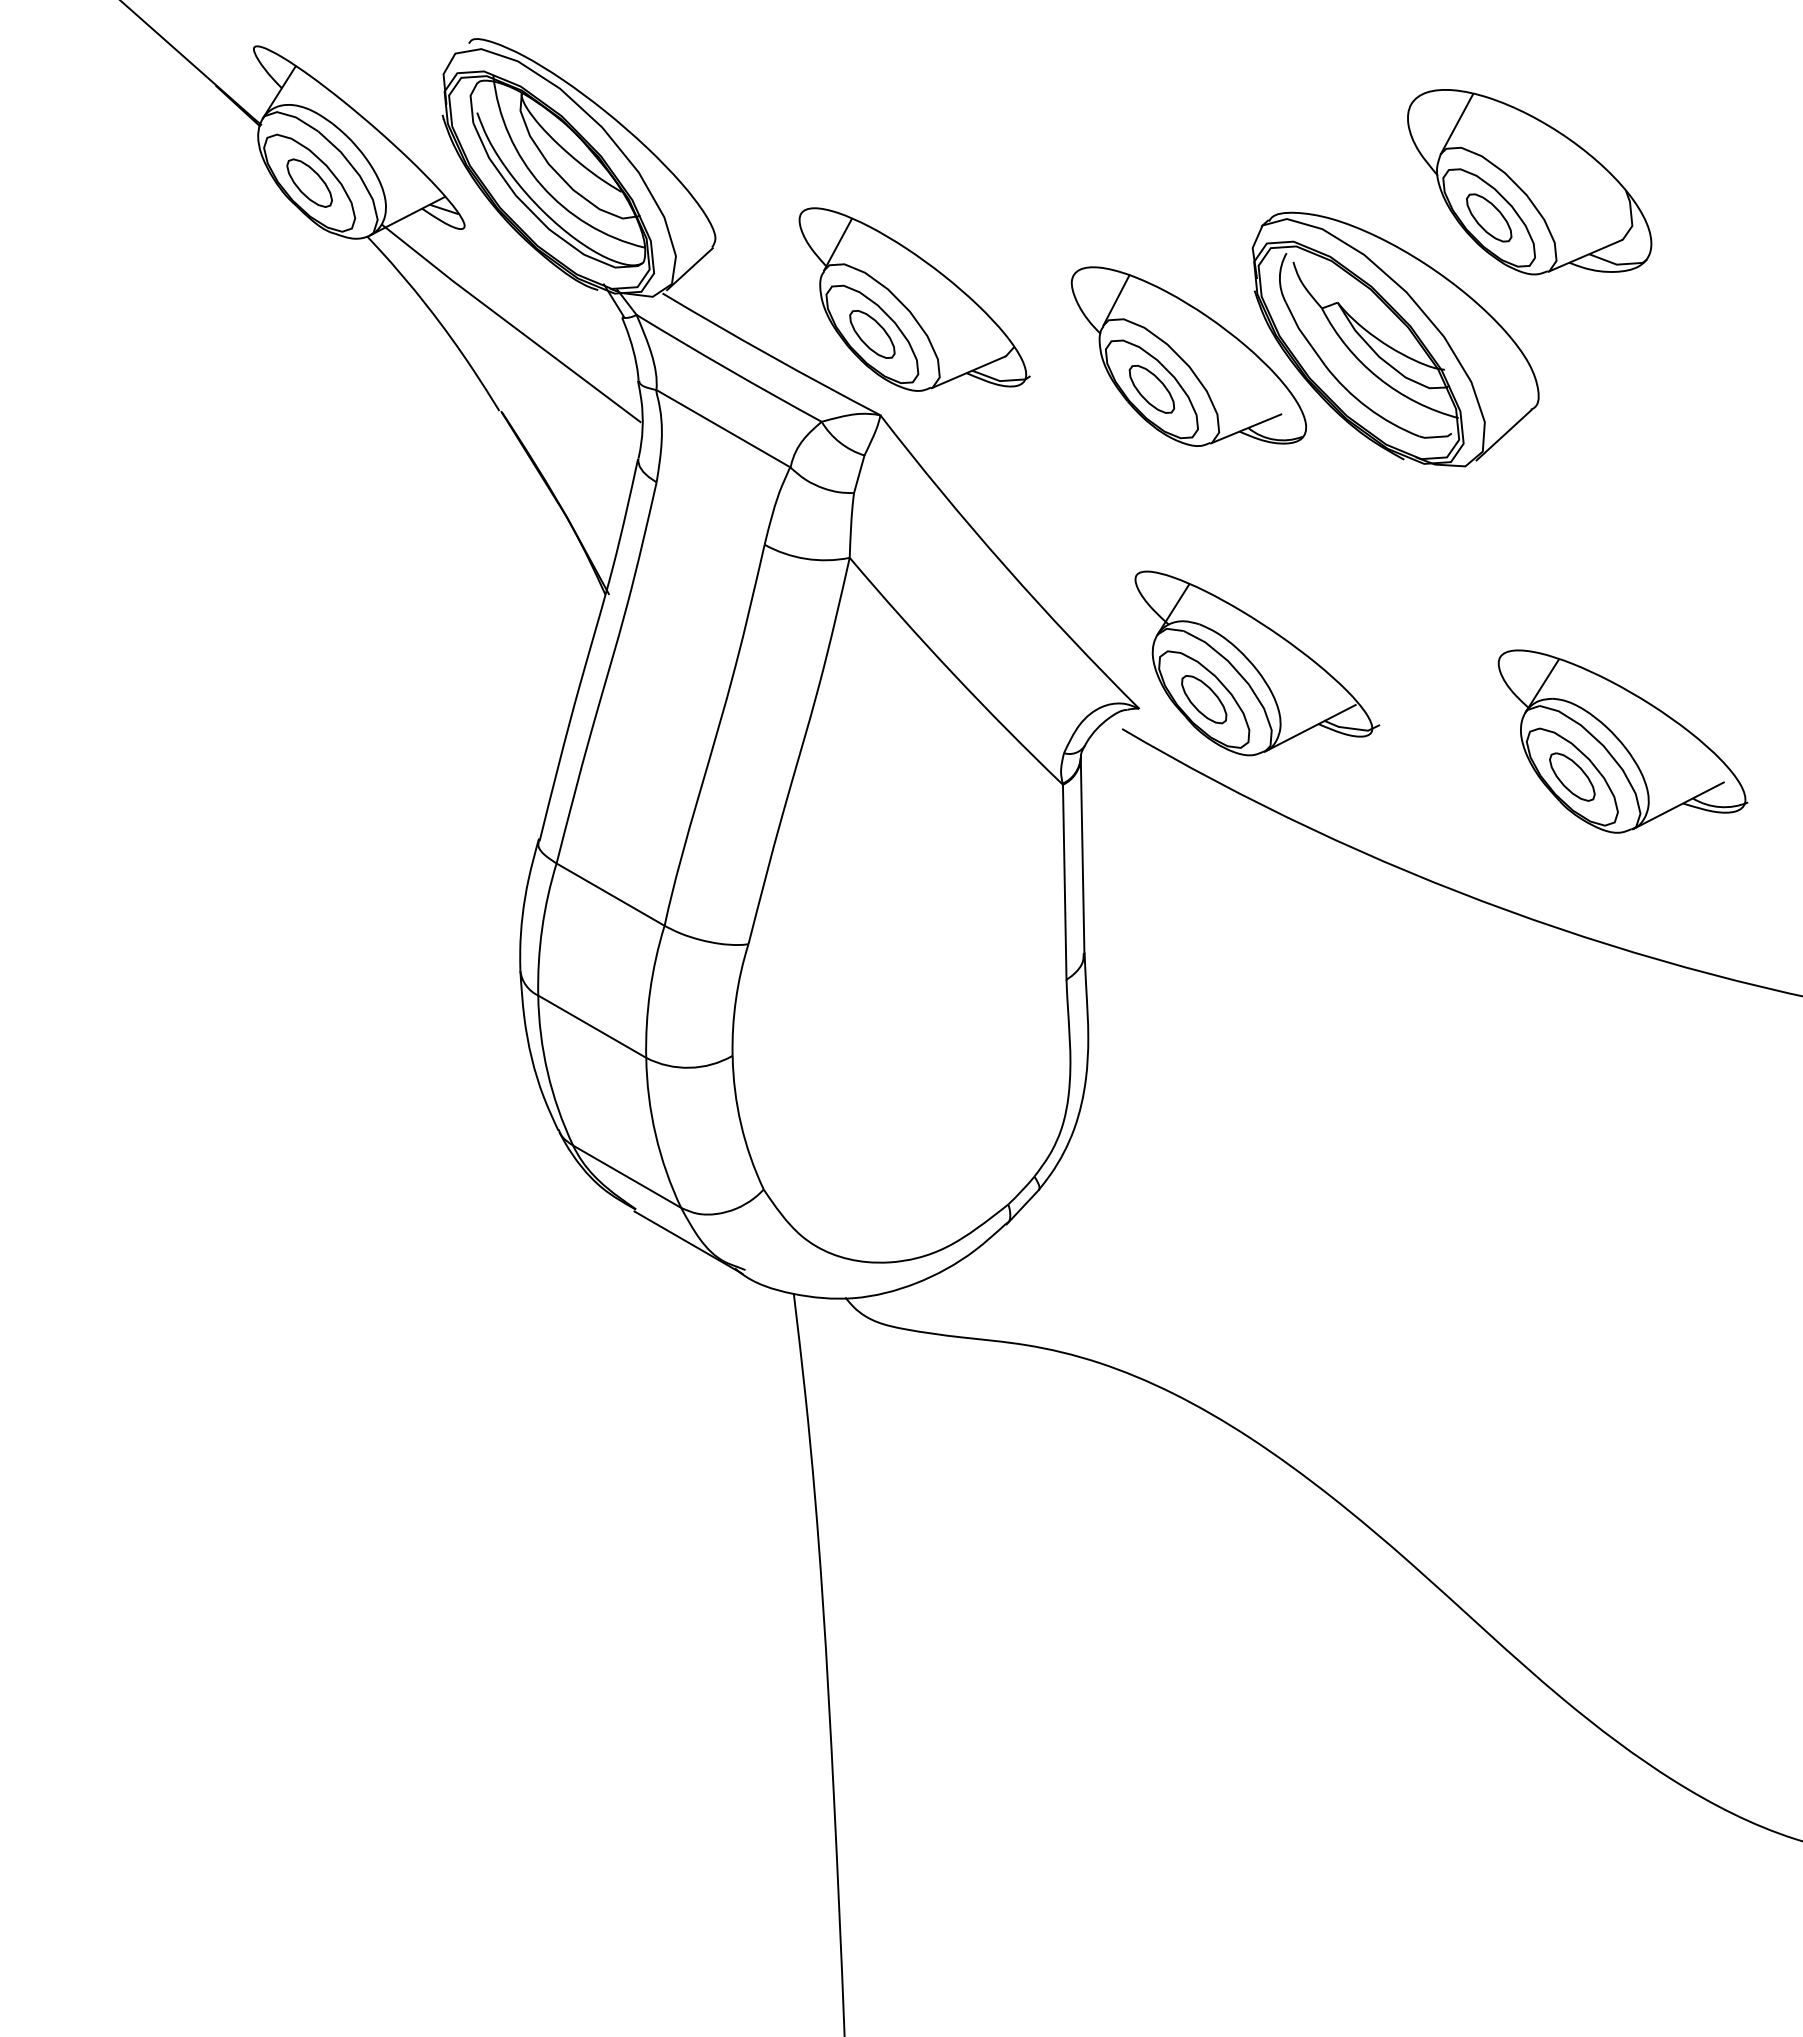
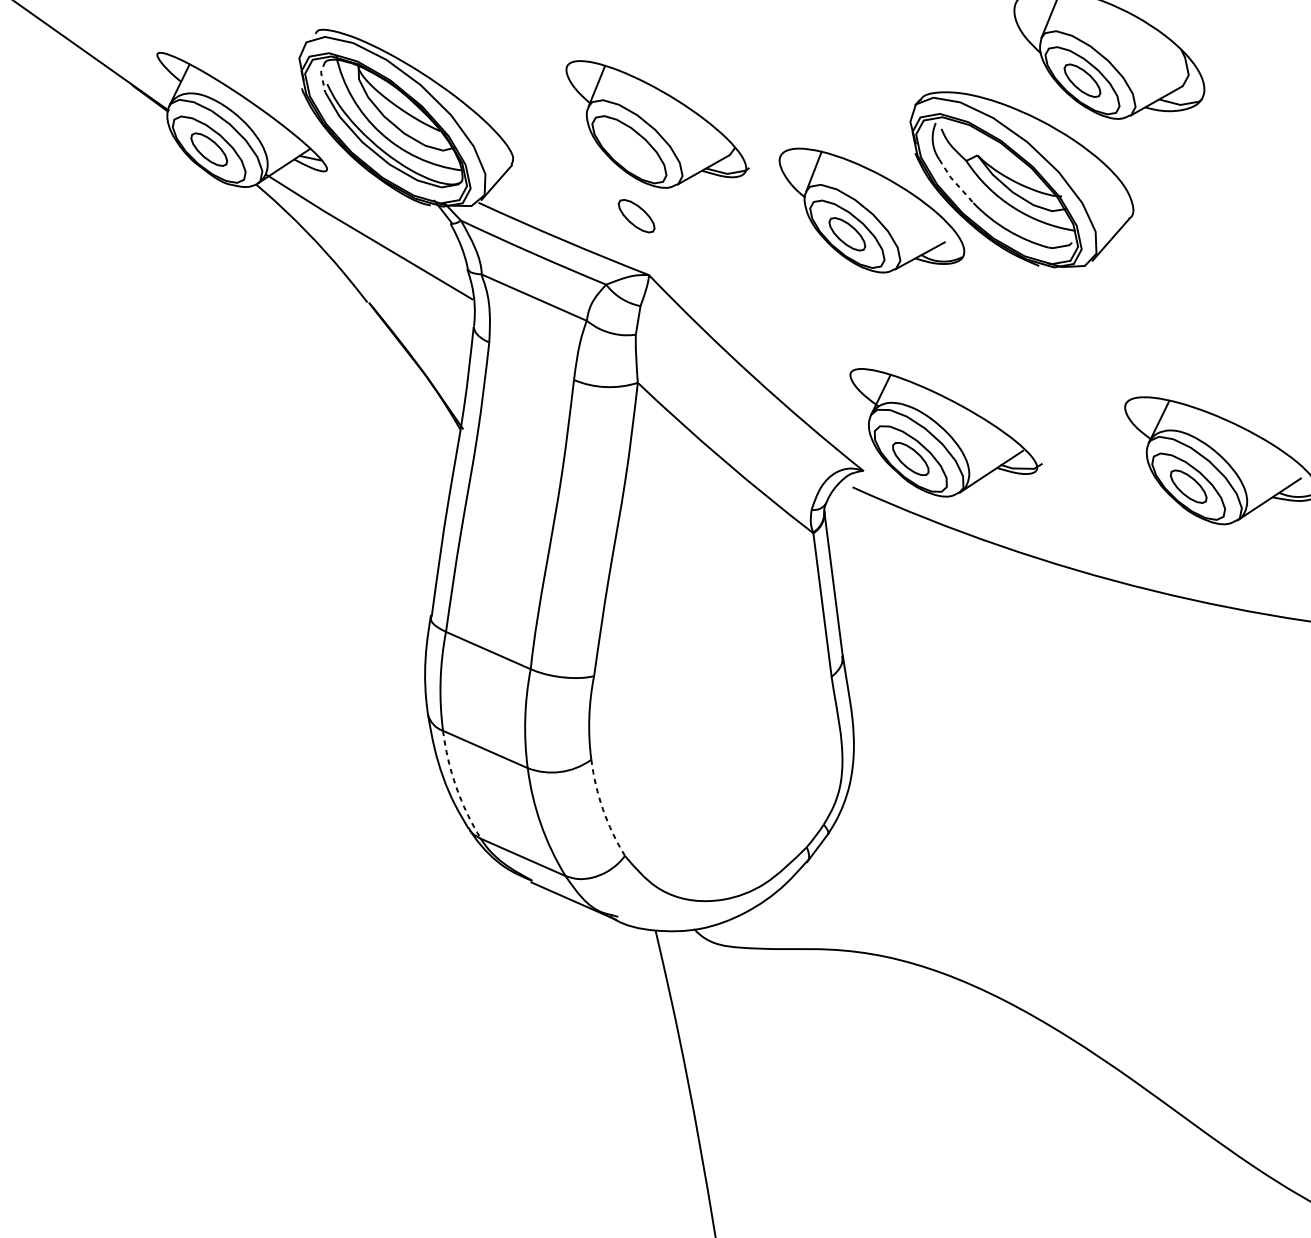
line: (471, 101) -> (322, 76), solid -> dashed
part: (914, 299) -> (657, 120), moved
line: (1303, 334) -> (954, 181), solid -> dashed
arc: (547, 1072) -> (456, 786), solid -> dashed
arc: (741, 1124) -> (603, 809), solid -> dashed

